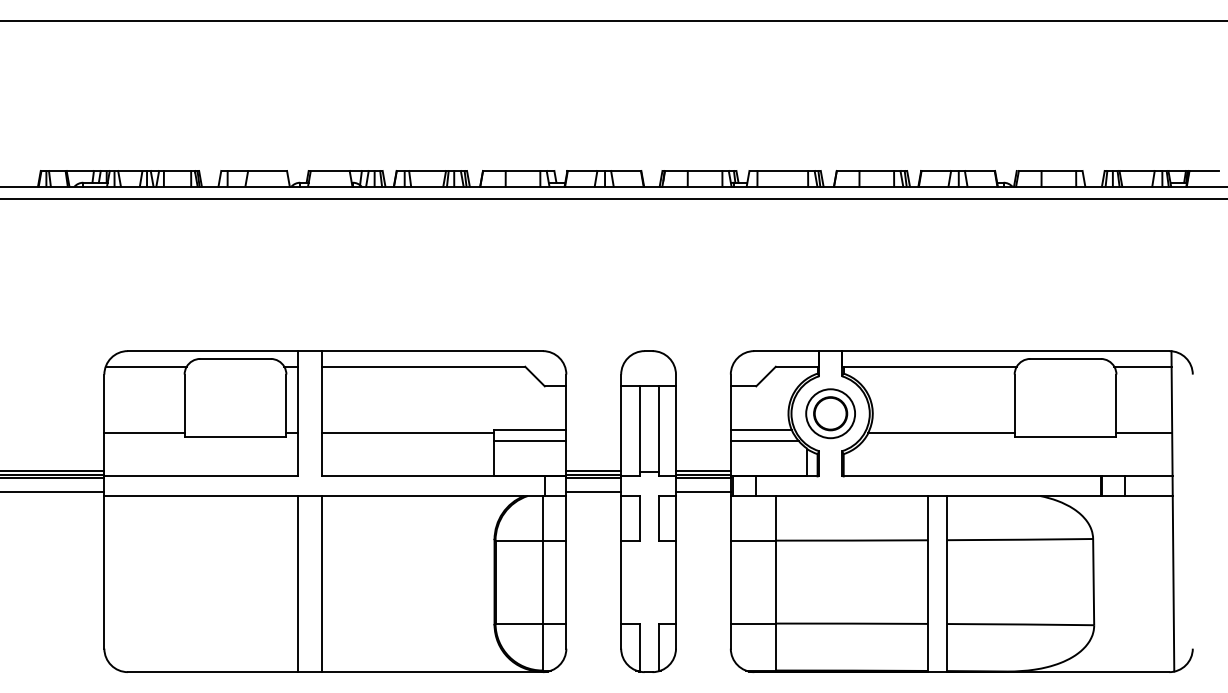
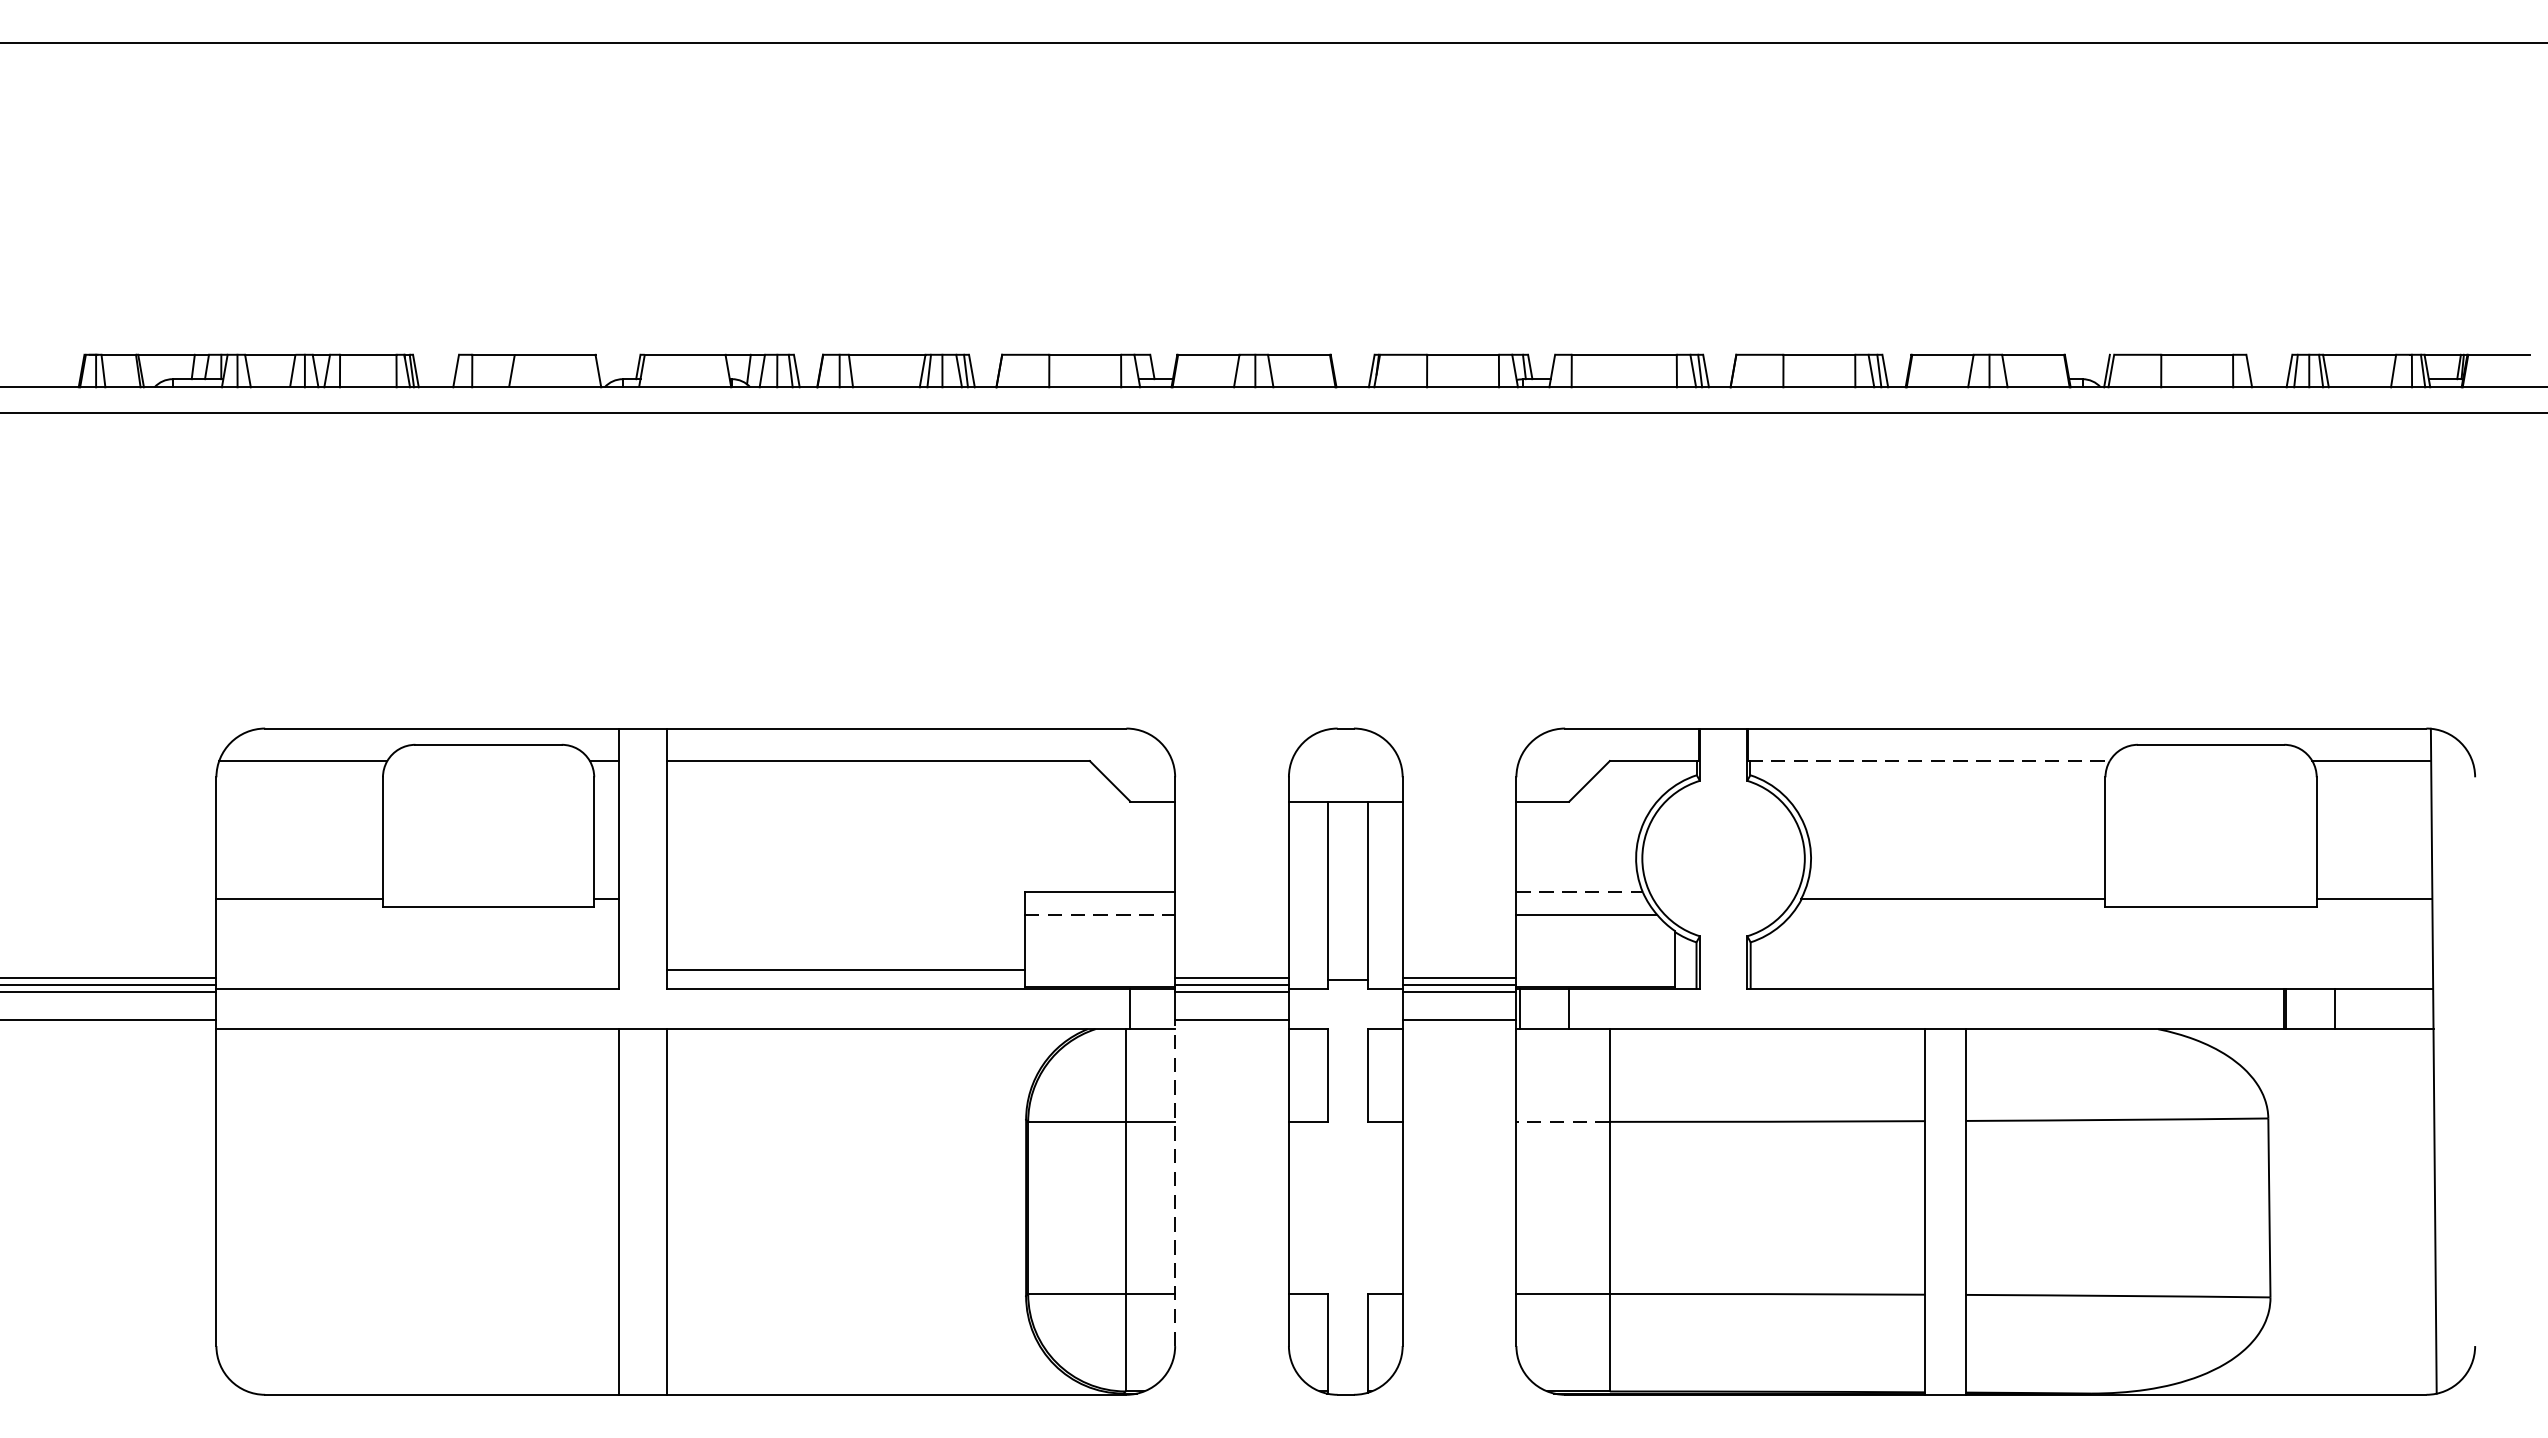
line: (930, 366) -> (1930, 760), solid -> dashed
part: (830, 413) -> (1723, 858), removed
line: (761, 430) -> (1580, 893), solid -> dashed
line: (407, 433) -> (845, 970), moved
line: (530, 440) -> (1100, 914), solid -> dashed
line: (753, 540) -> (1563, 1121), solid -> dashed
line: (566, 570) -> (1175, 1183), solid -> dashed

